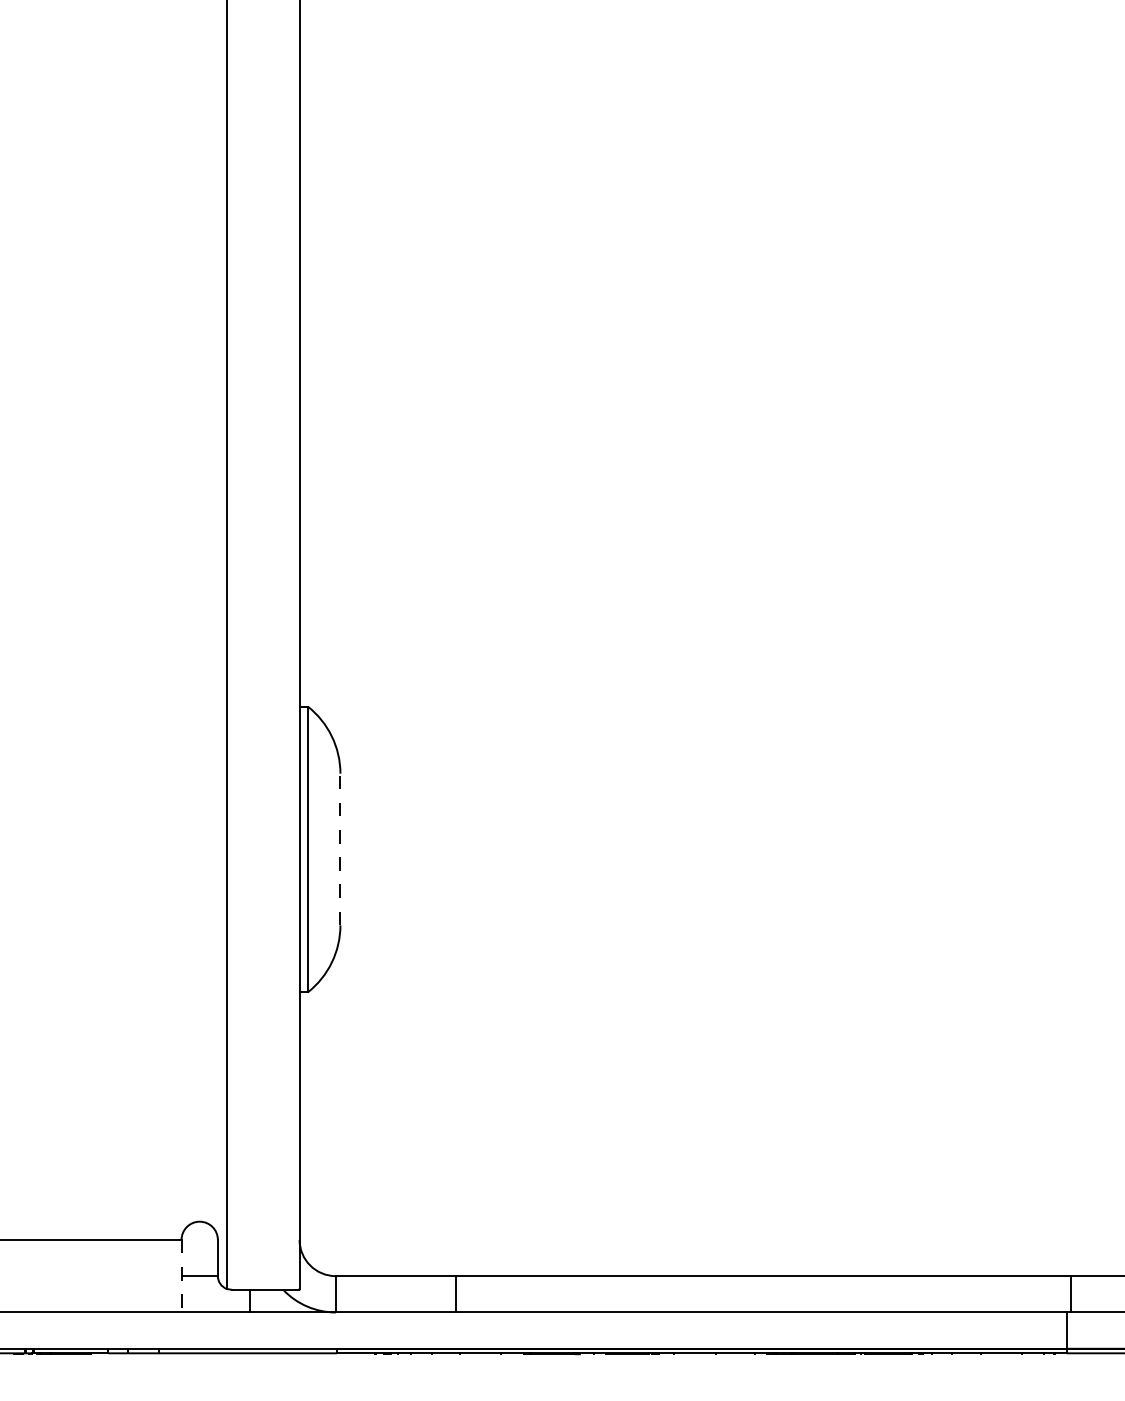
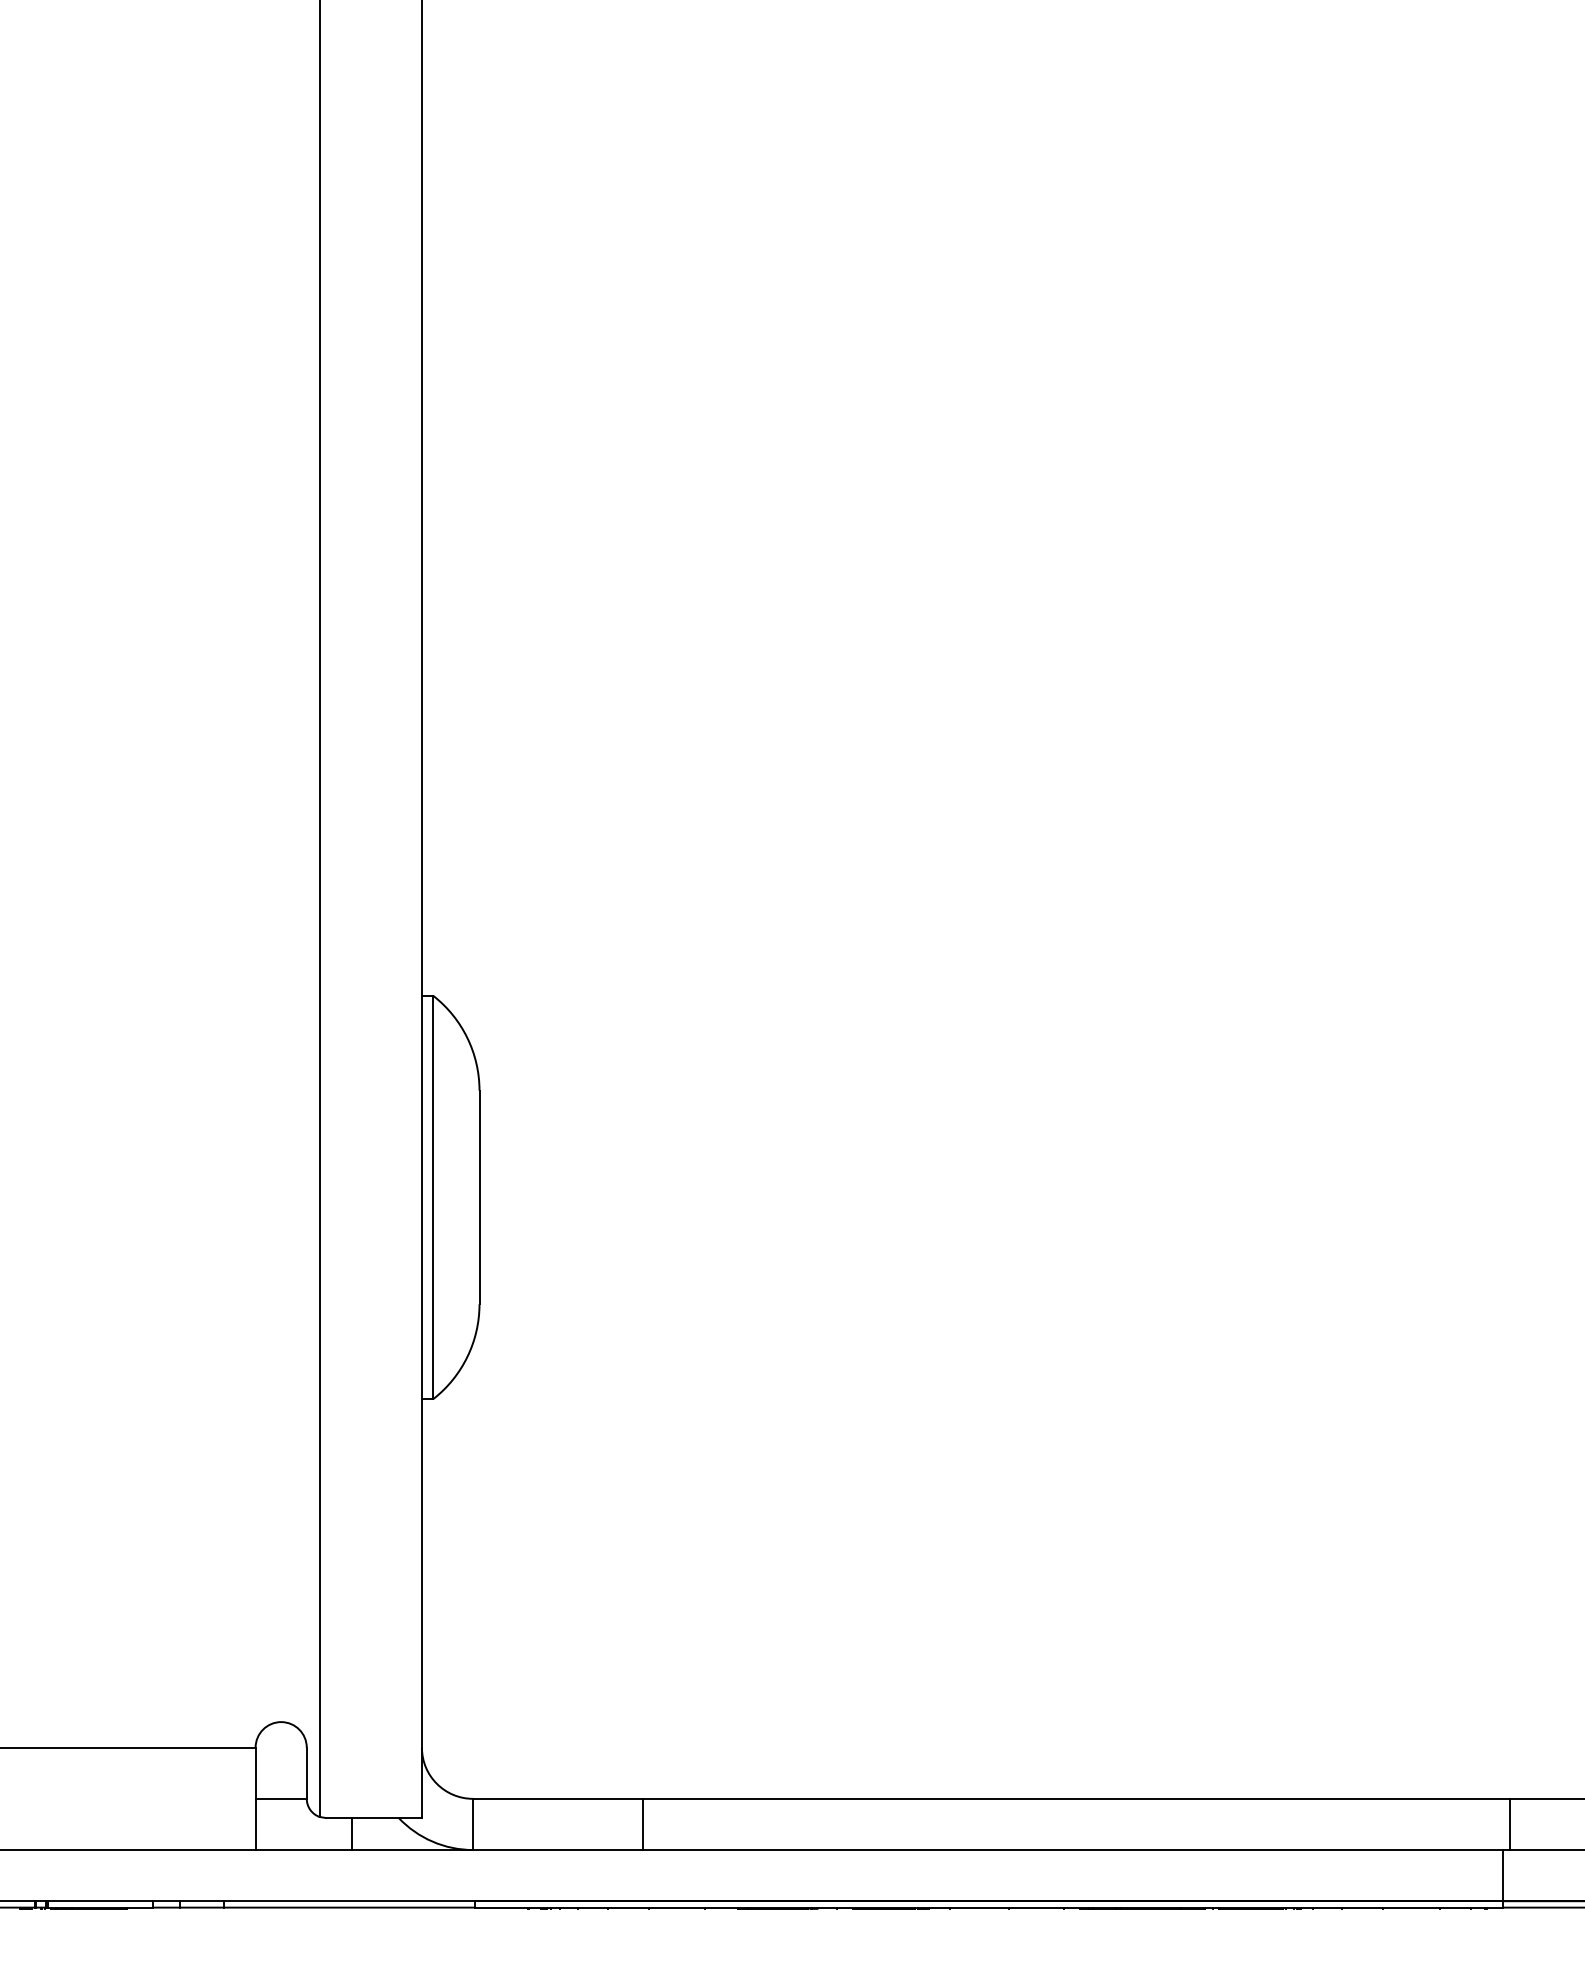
line: (340, 849) -> (479, 1197), dashed -> solid
line: (181, 1276) -> (255, 1799), dashed -> solid

